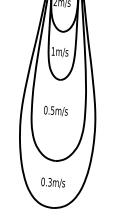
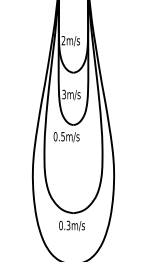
text: (52, 51) -> (63, 94), 1m/s -> 3m/s
text: (55, 111) -> (66, 137), moved
text: (52, 182) -> (71, 225), moved

